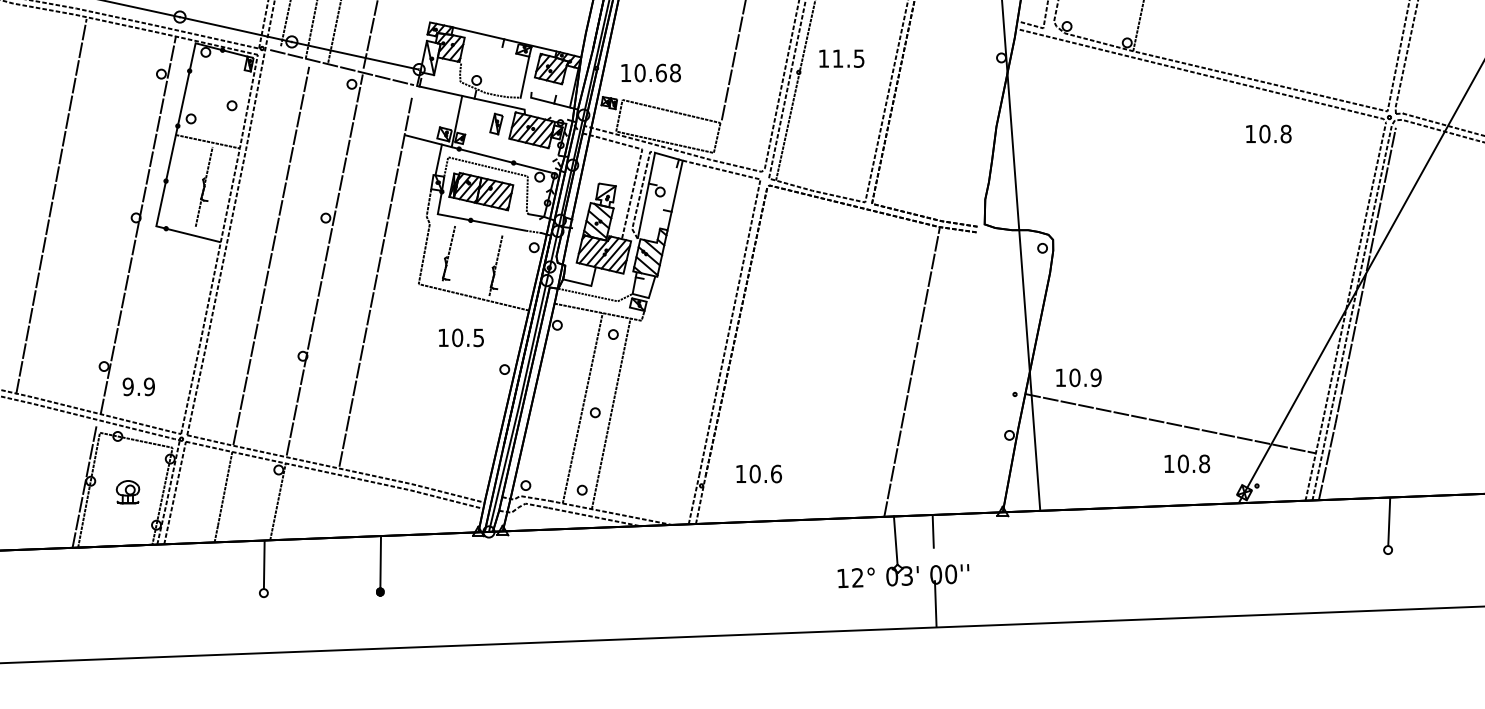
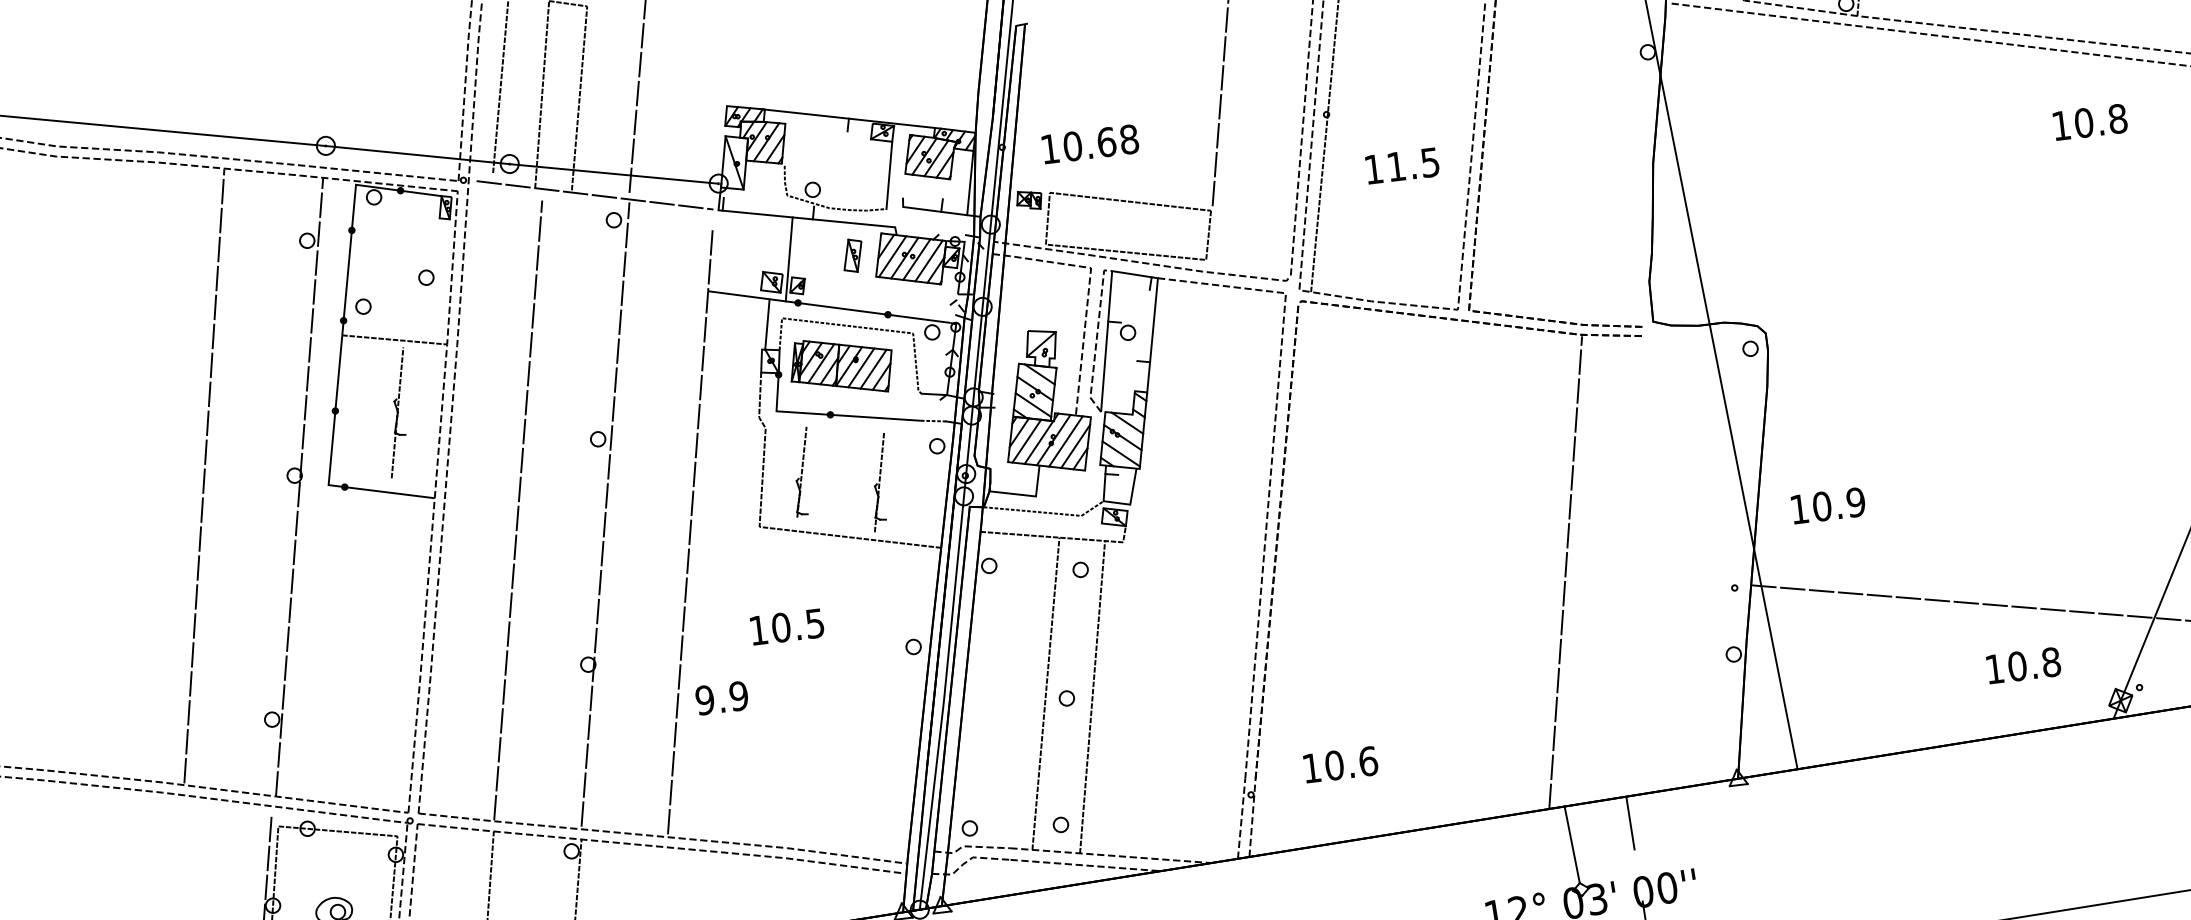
text: (841, 58) -> (1401, 165), moved
line: (51, 206) -> (204, 476), moved
text: (461, 337) -> (787, 626), moved
text: (1078, 377) -> (1827, 505), moved
text: (138, 386) -> (721, 697), moved

